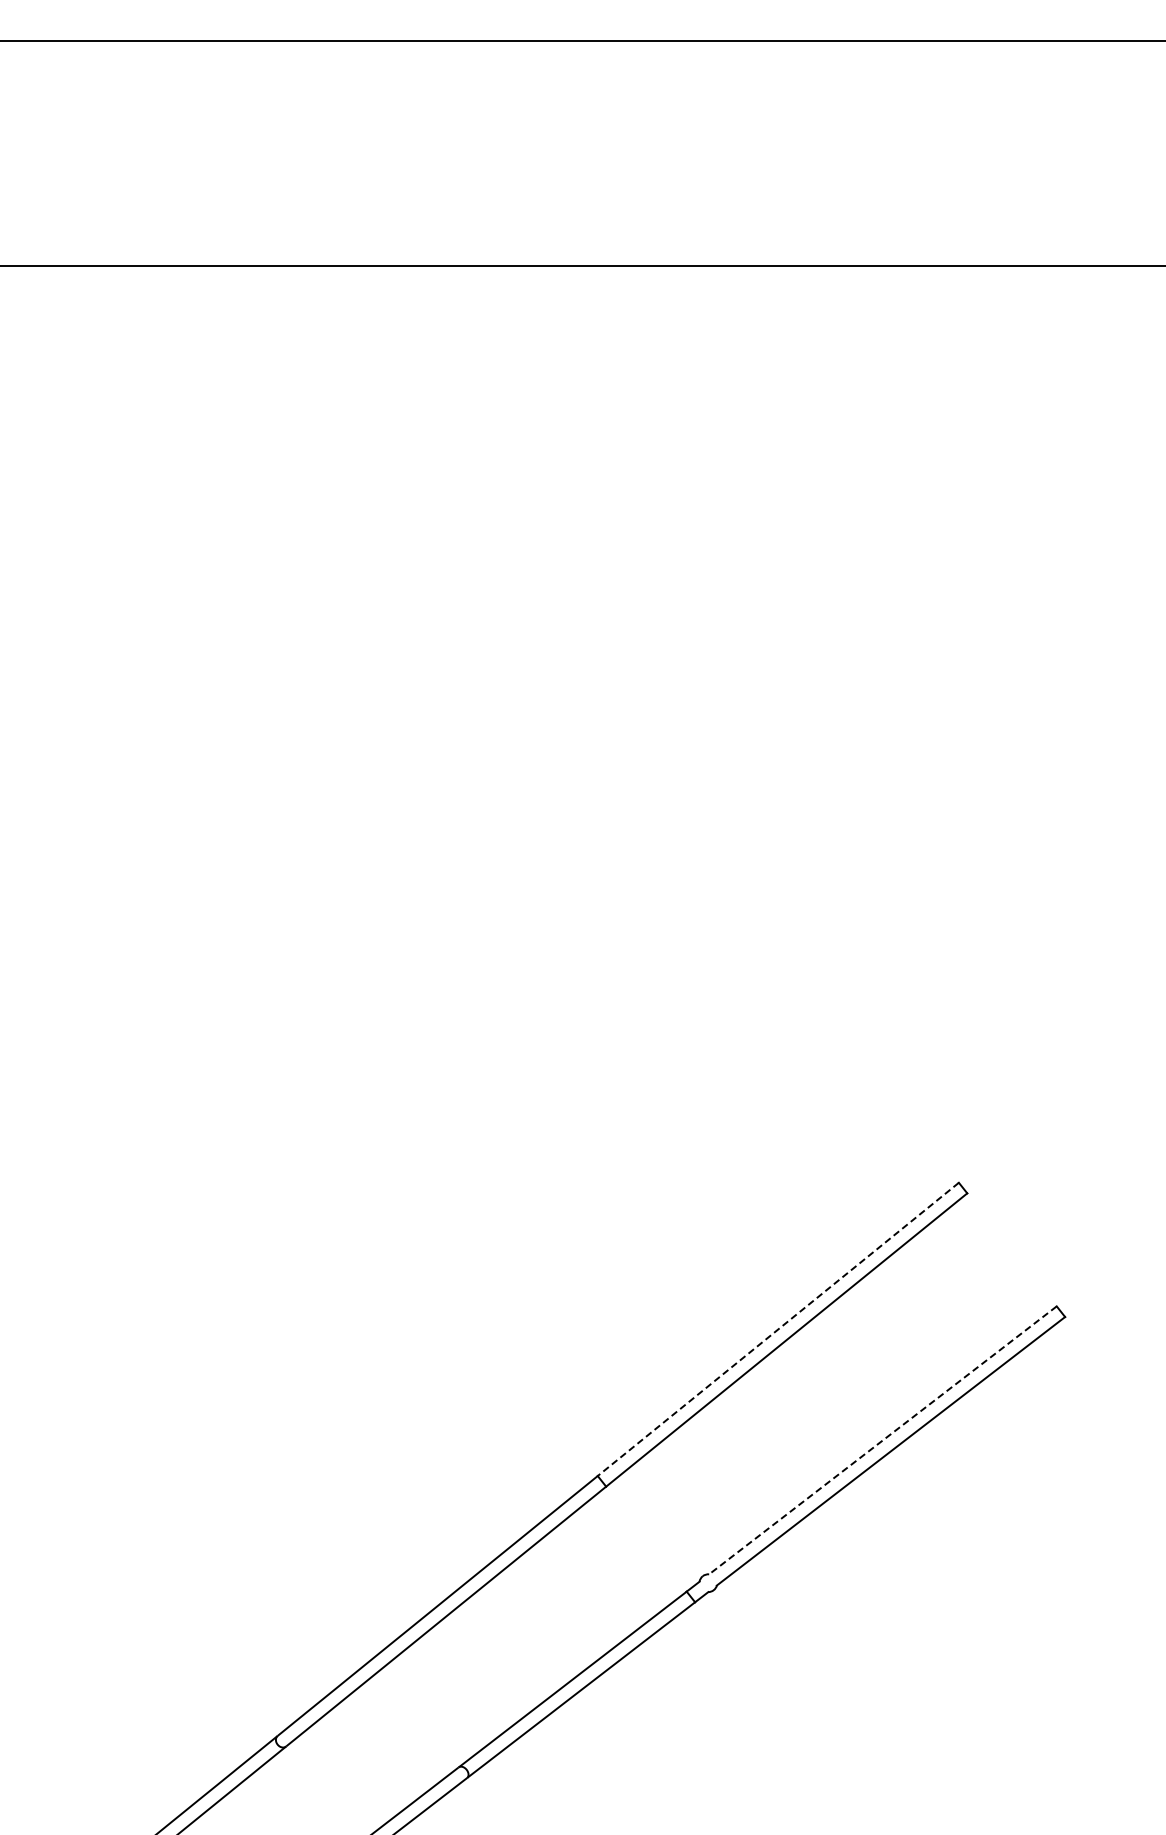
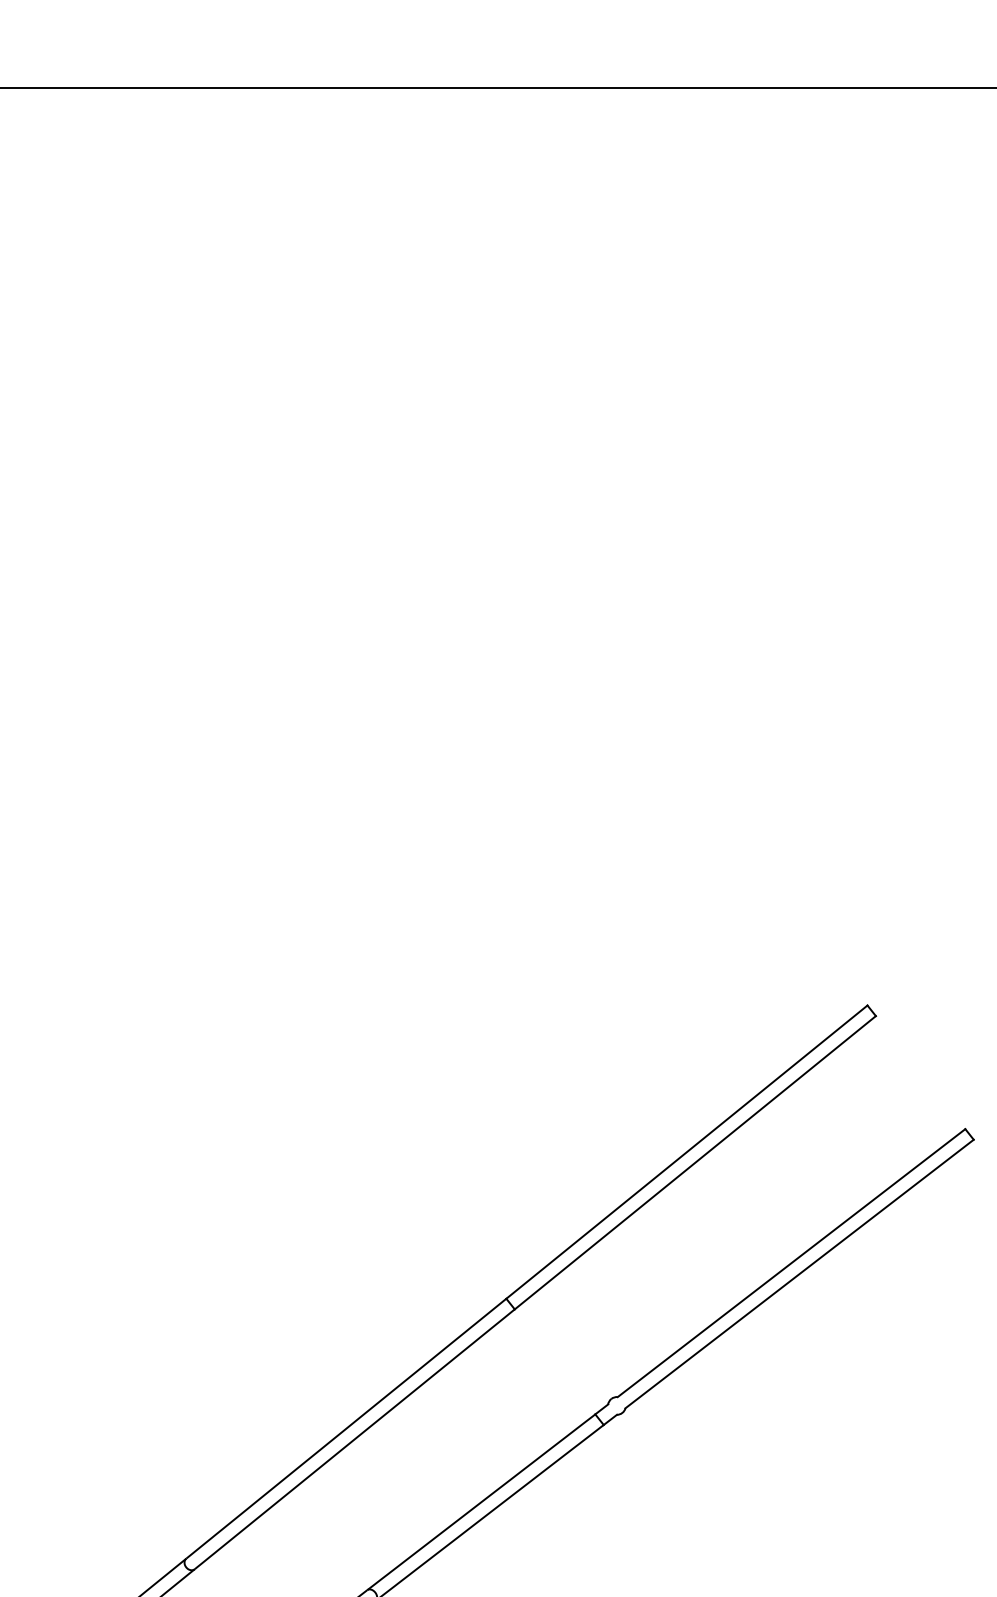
line: (778, 1329) -> (687, 1152), dashed -> solid
line: (882, 1440) -> (791, 1263), dashed -> solid

